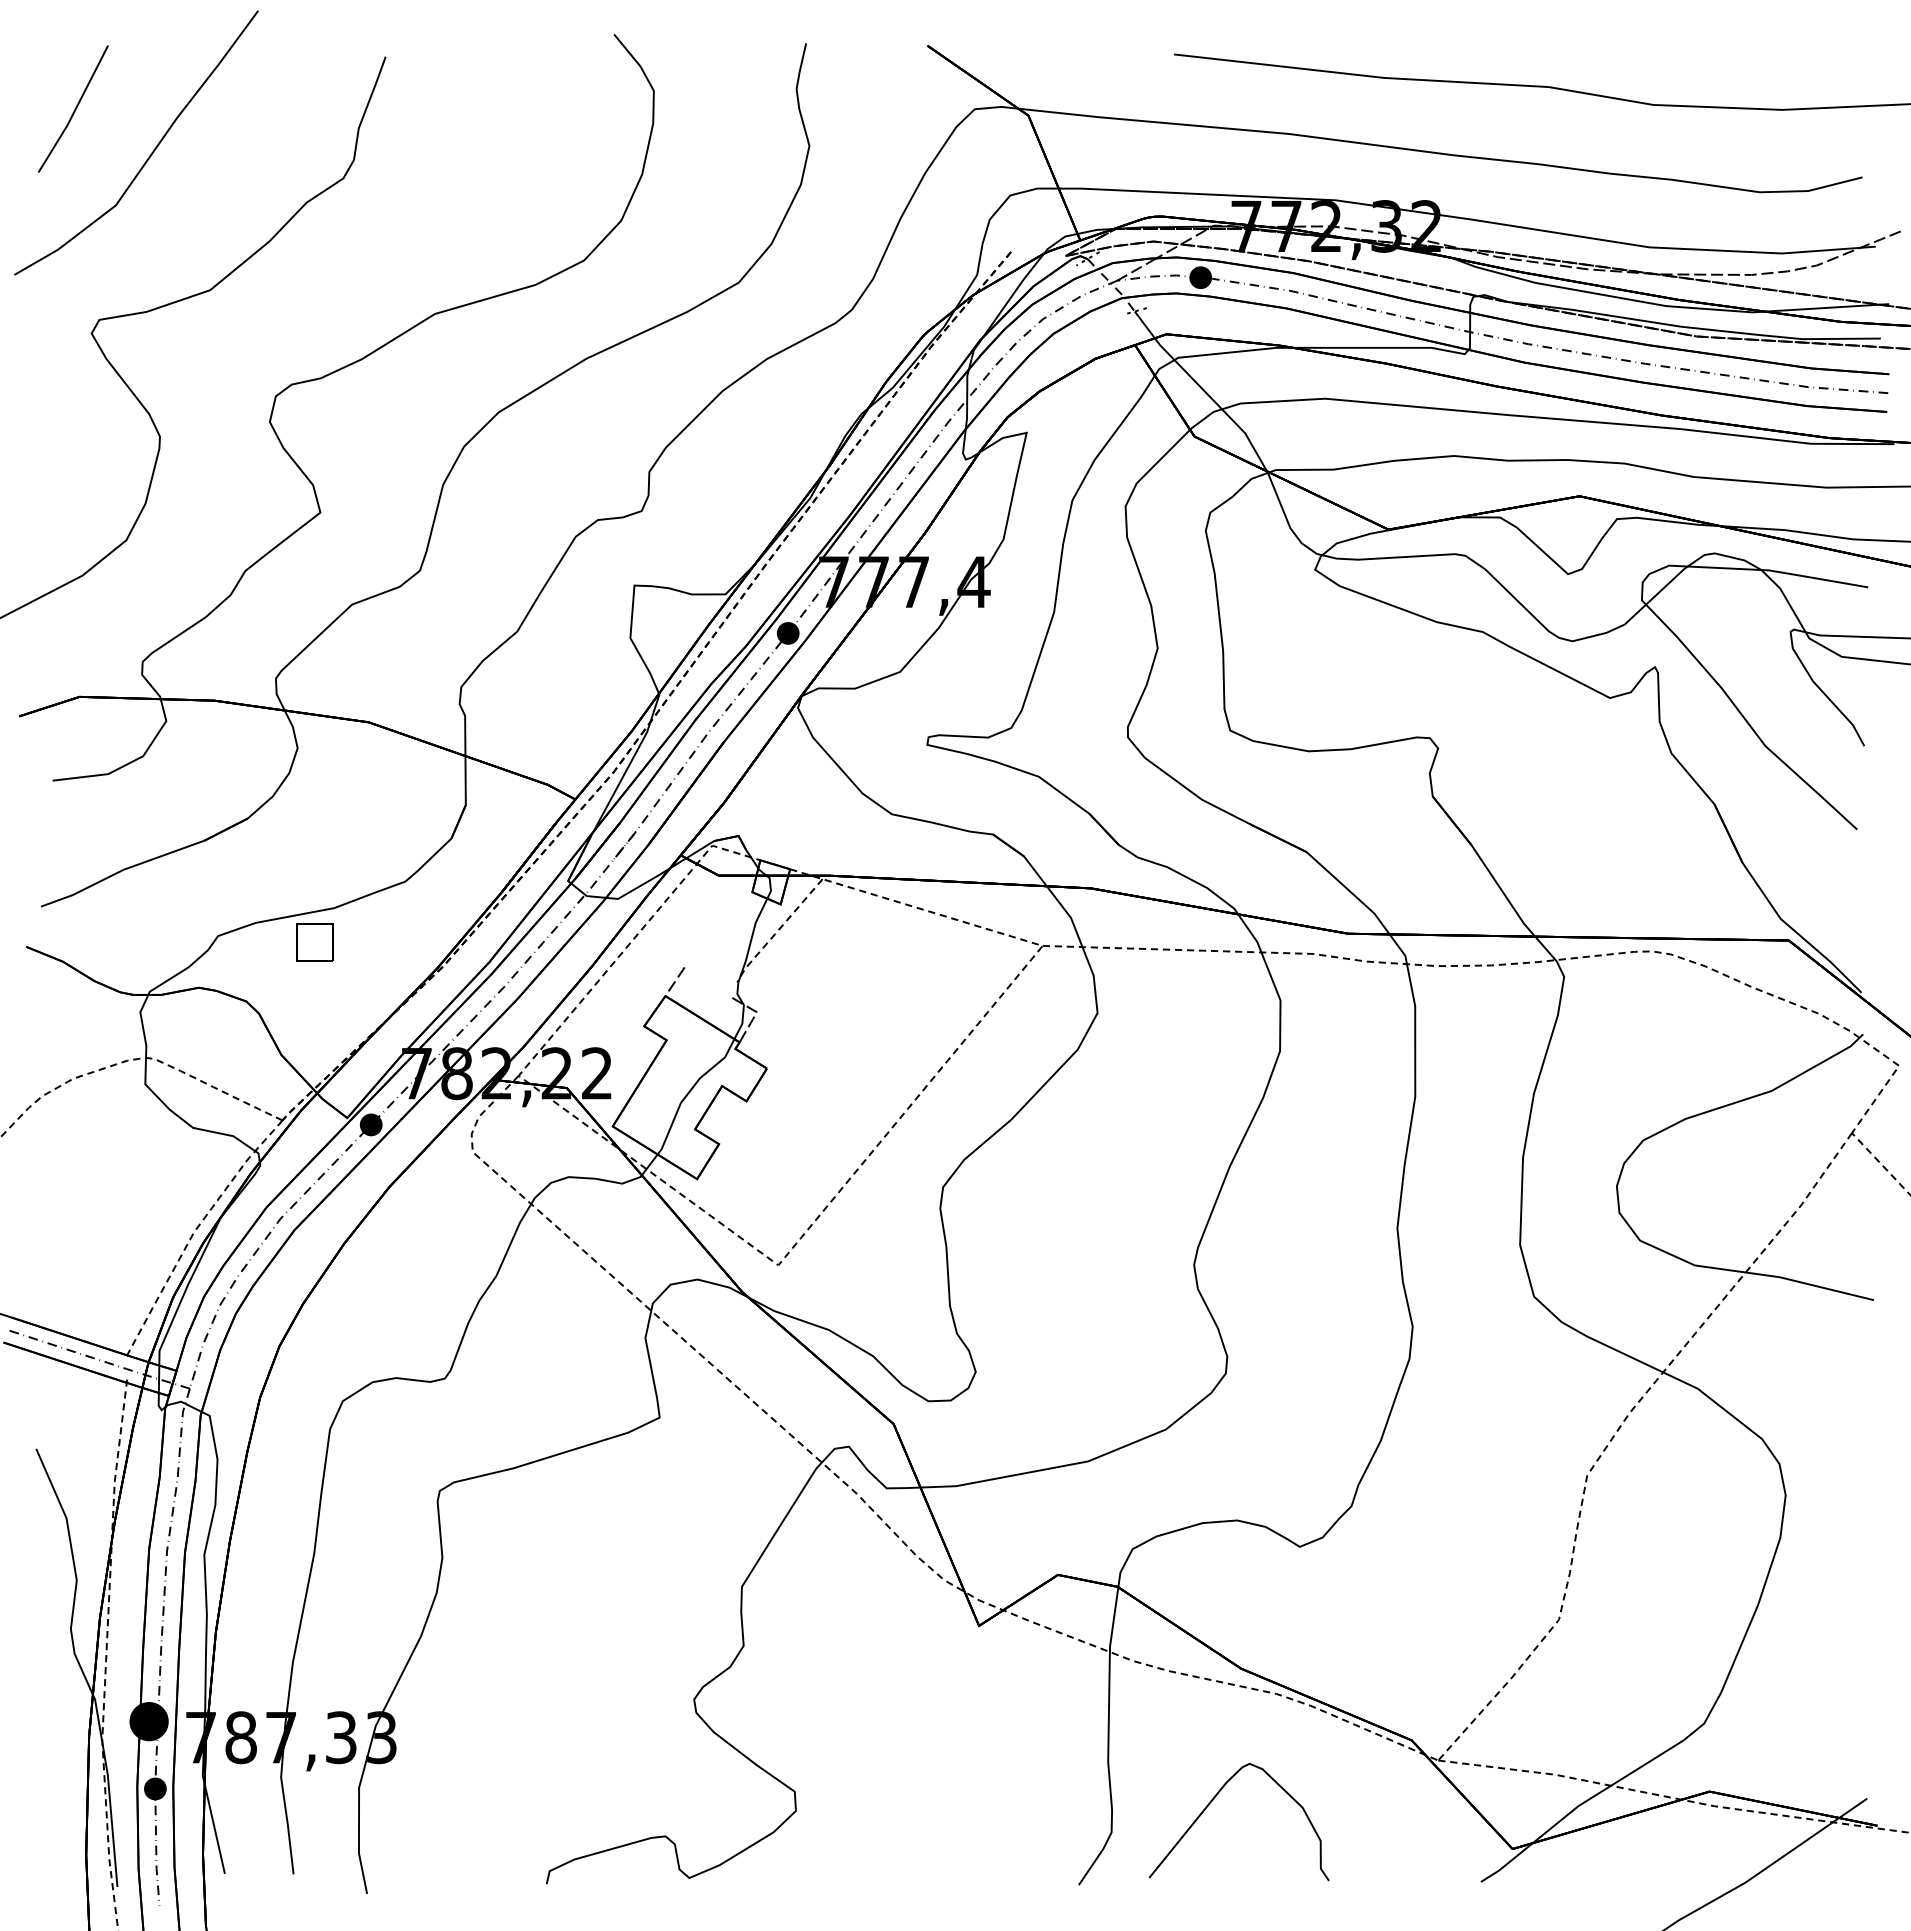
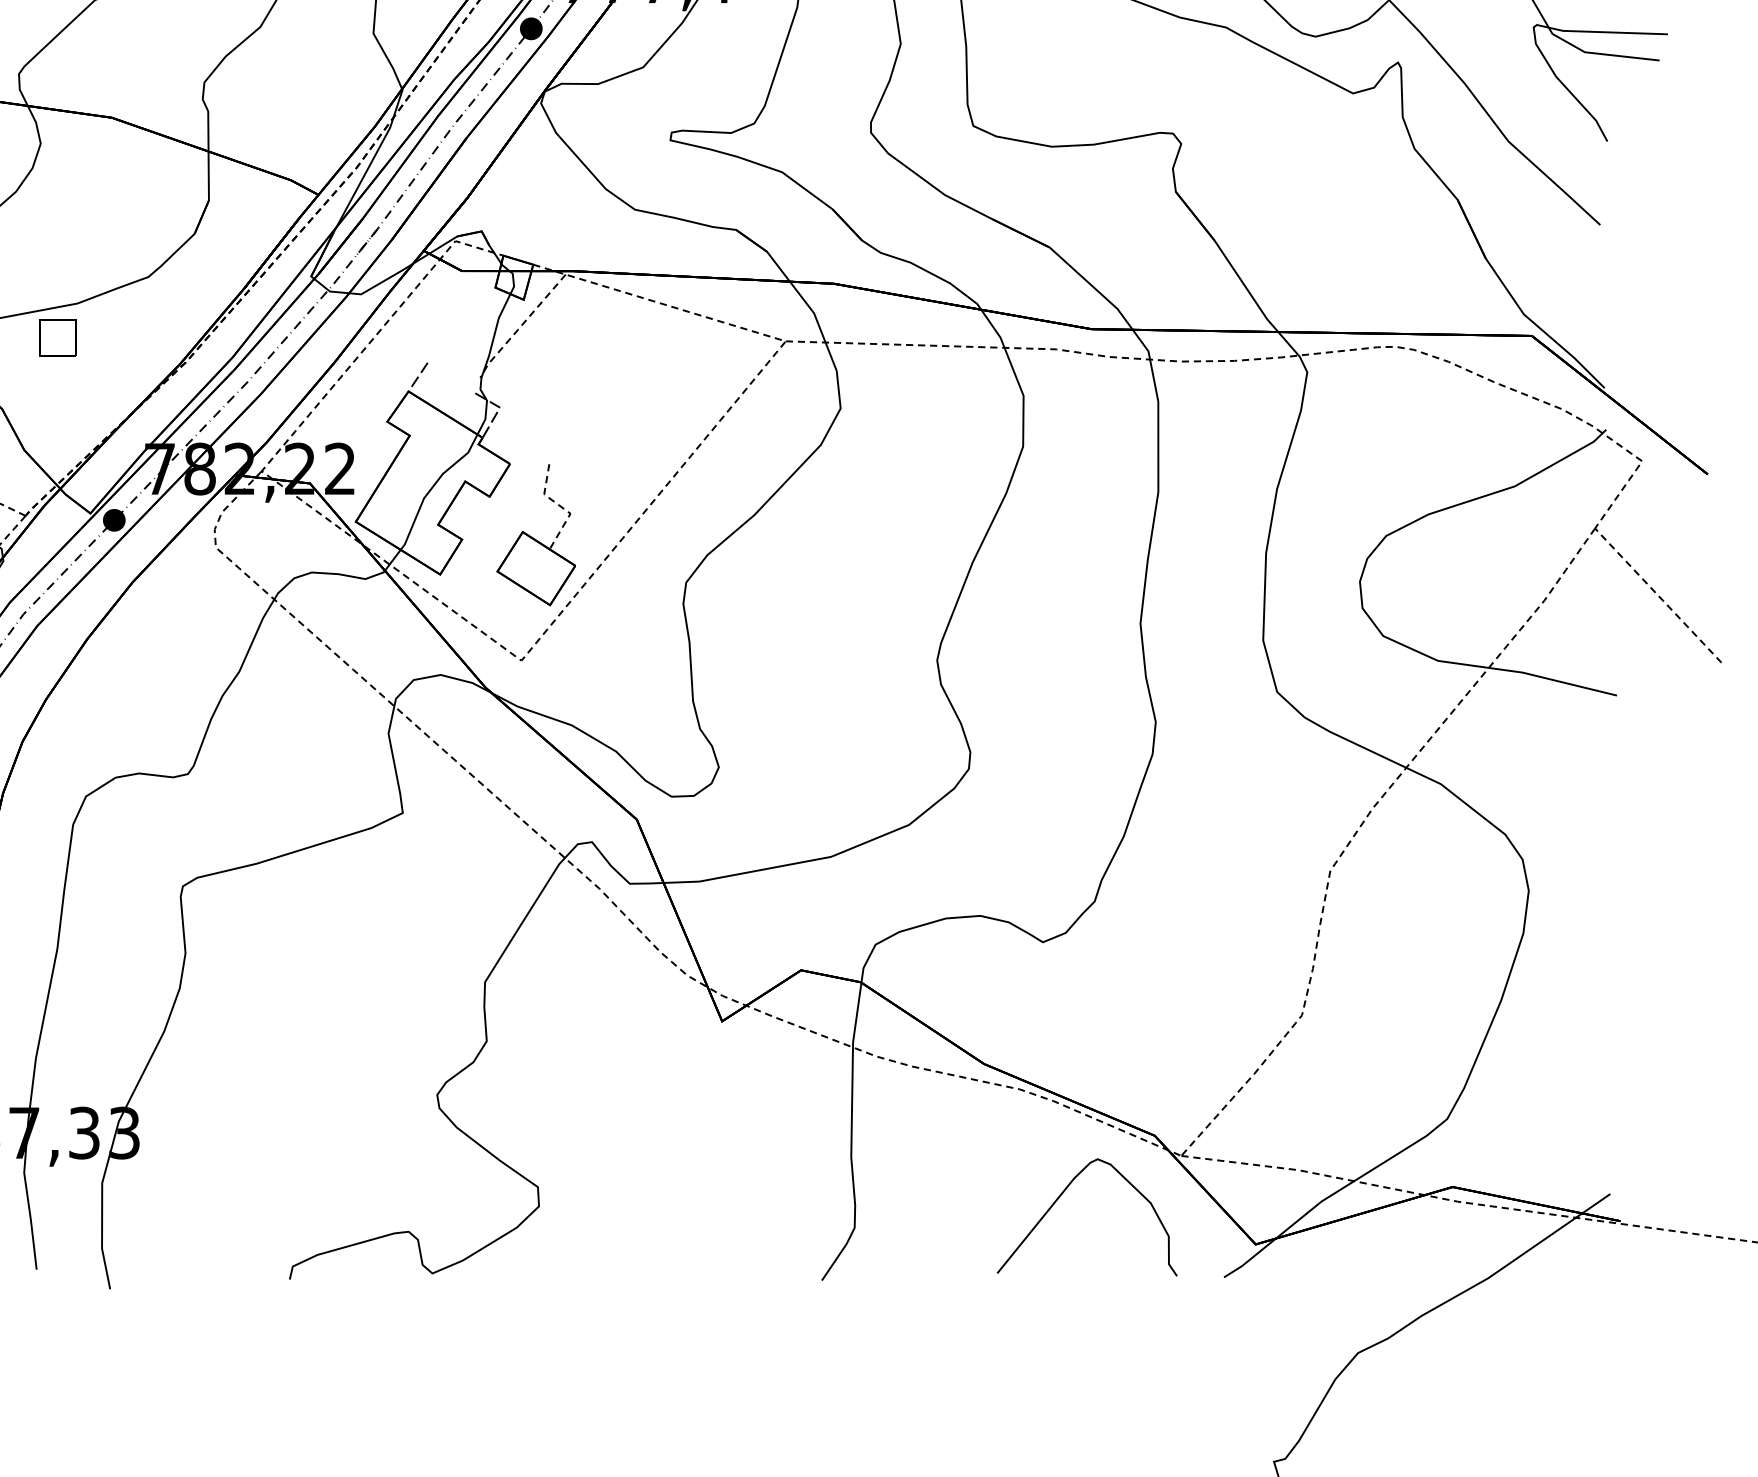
part: (792, 1139) -> (535, 534), added
curve: (1213, 1800) -> (1061, 1195), moved

